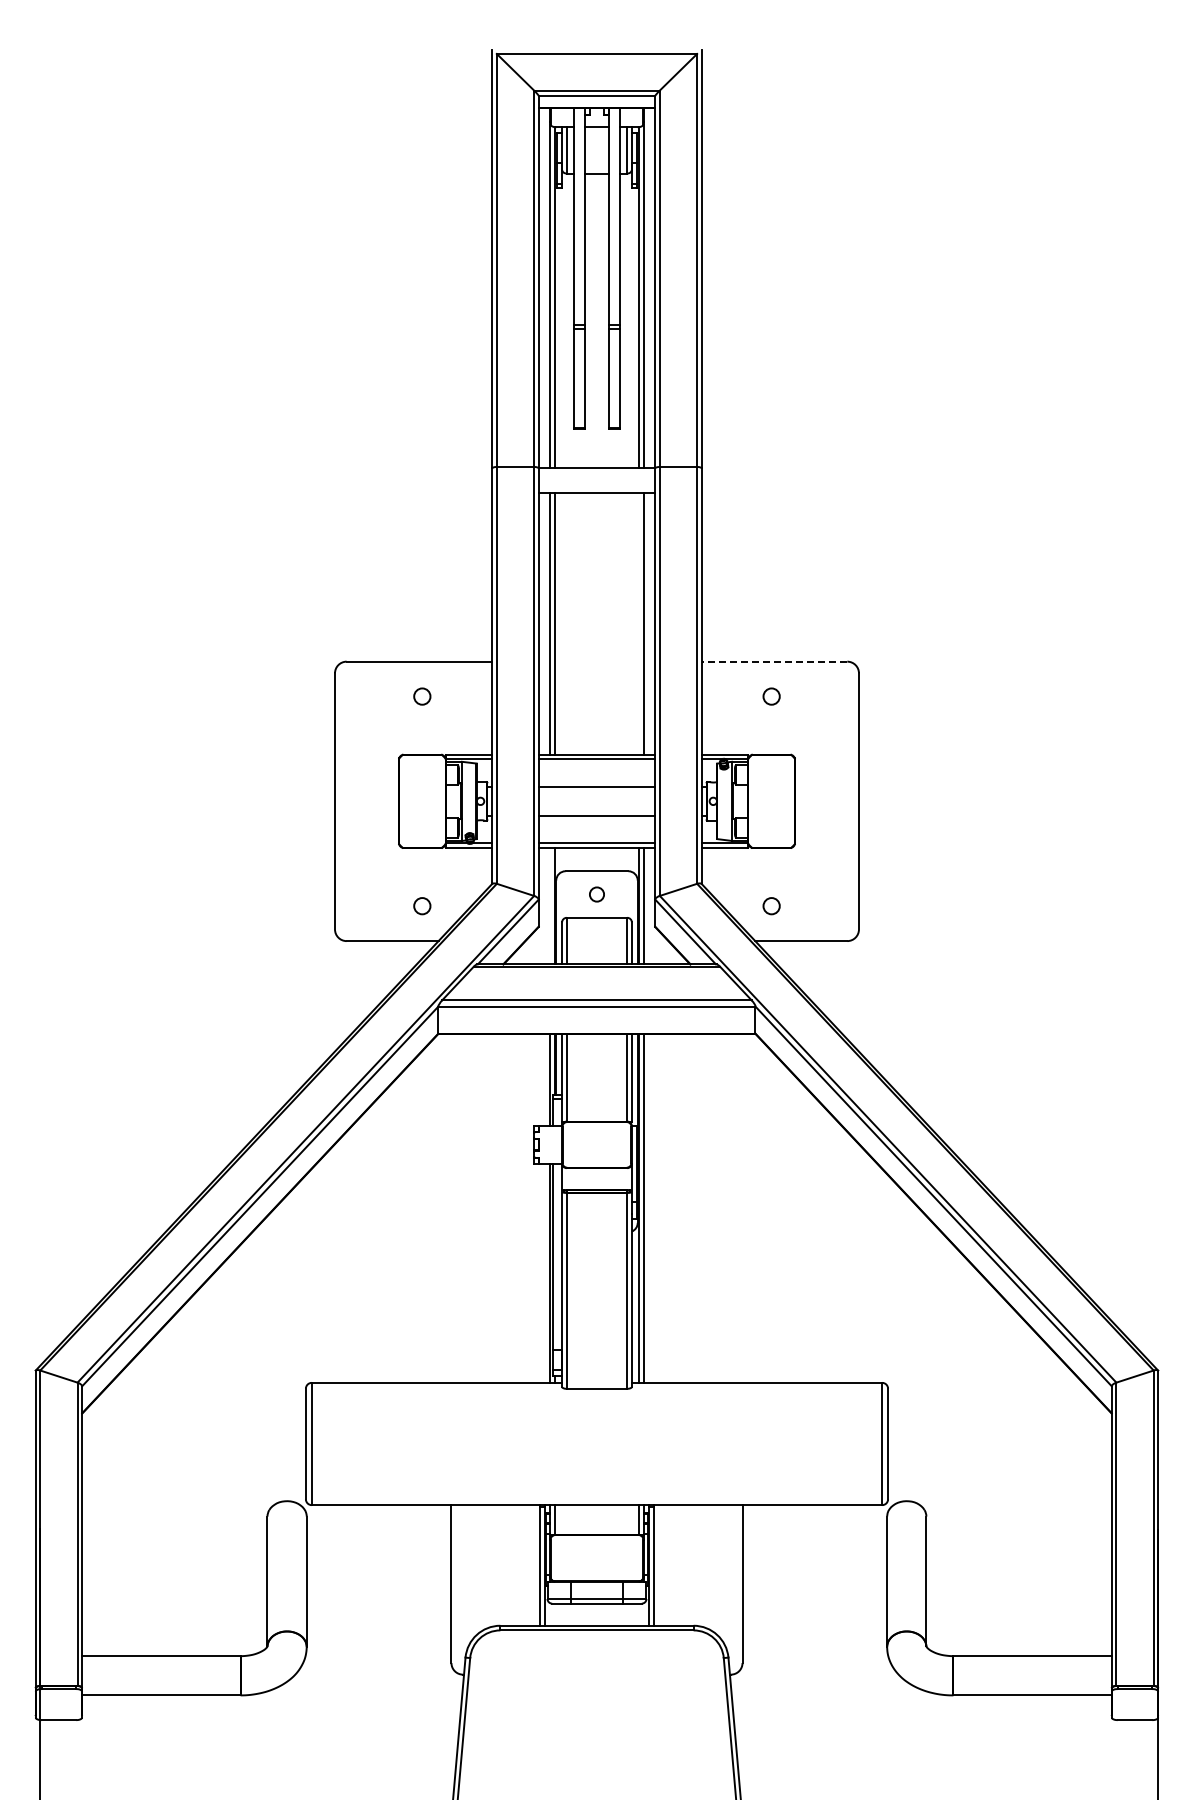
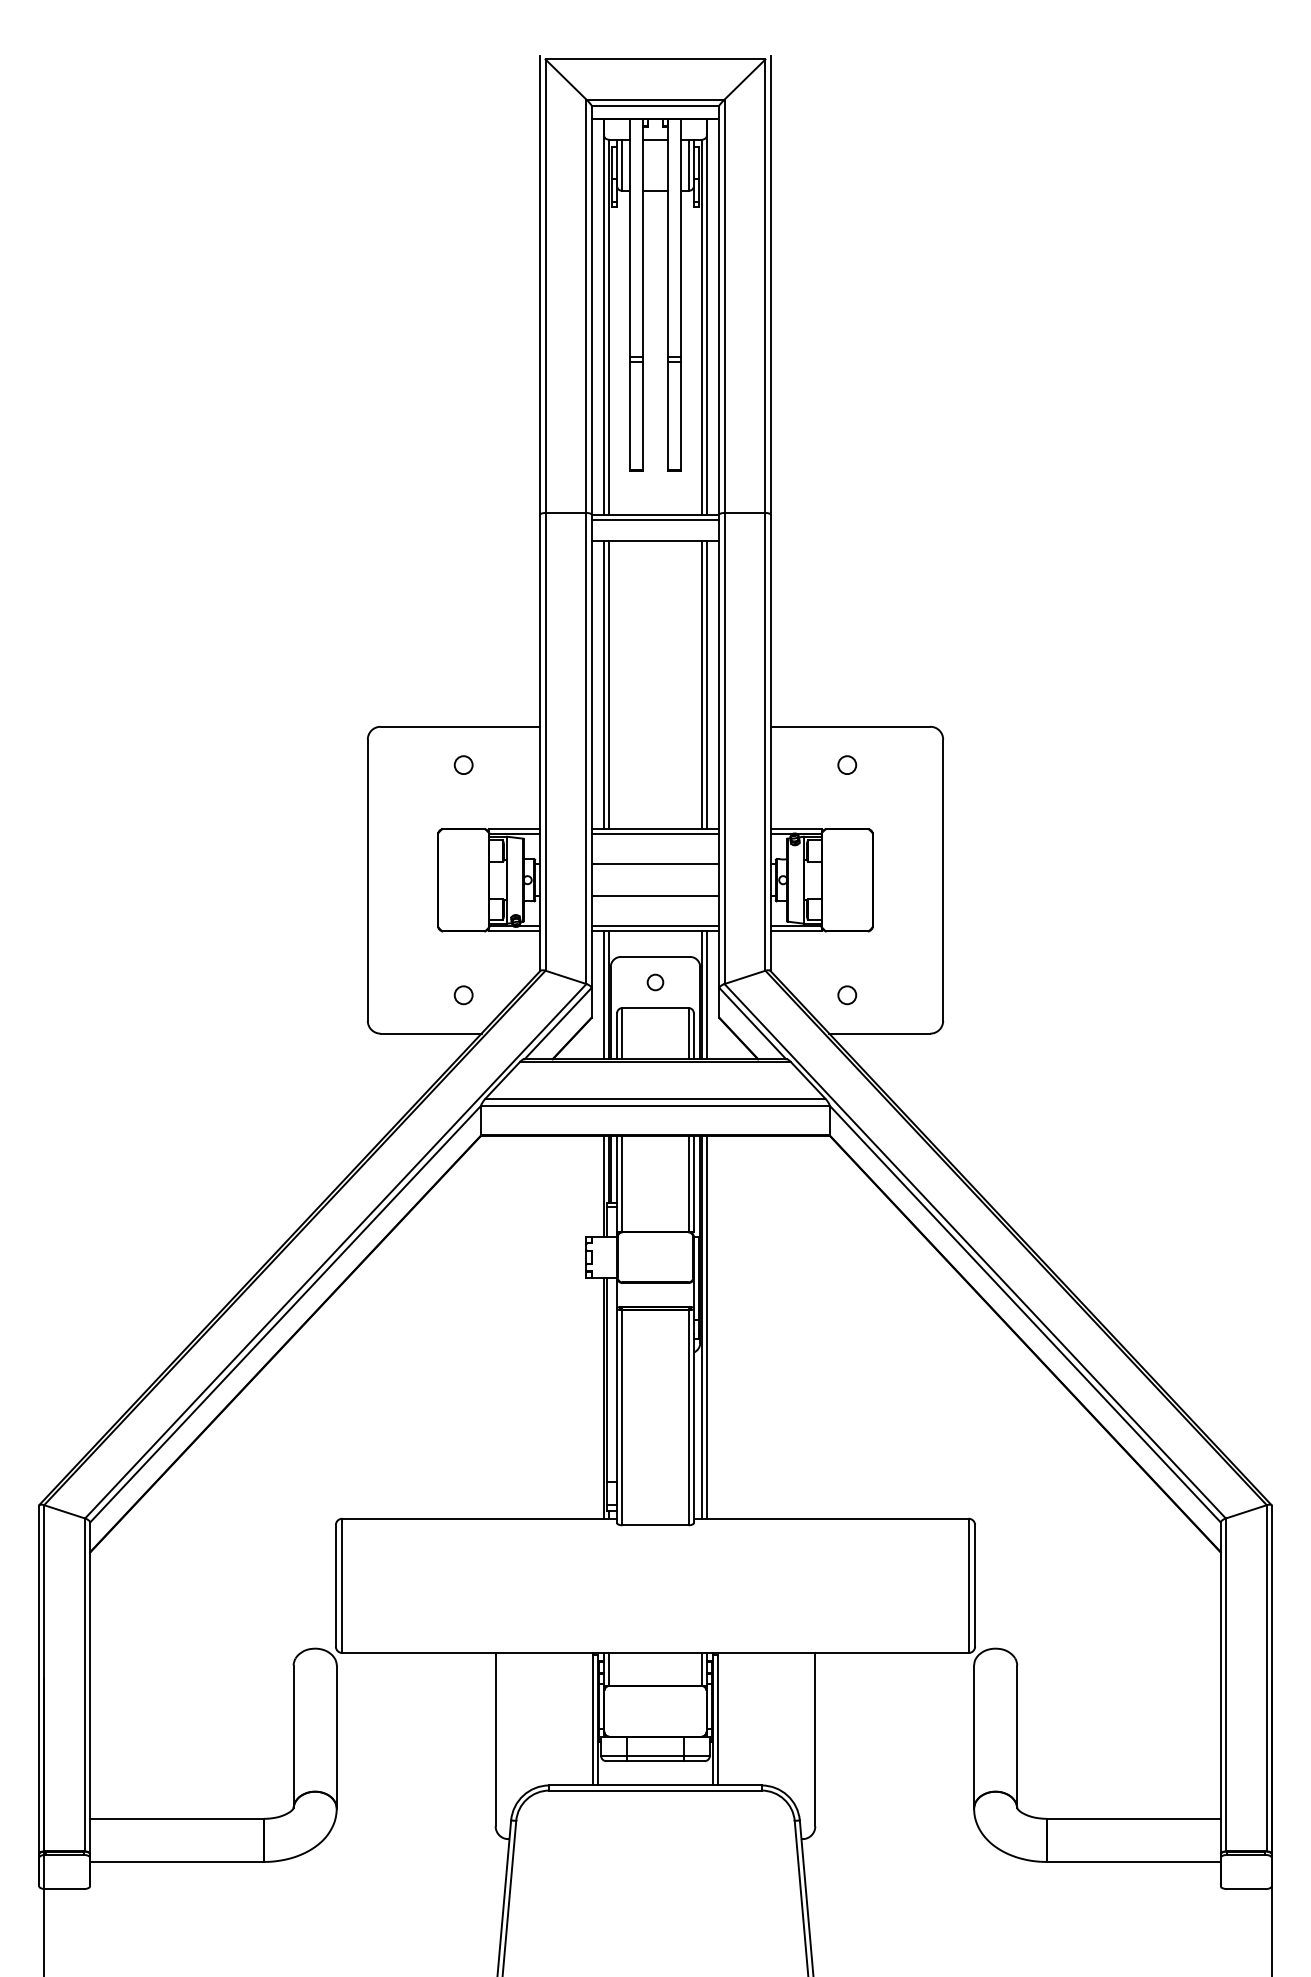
line: (596, 472) -> (654, 519), added
line: (638, 623) -> (701, 684), added
line: (774, 661) -> (850, 726), dashed -> solid
line: (550, 905) -> (604, 994), added

